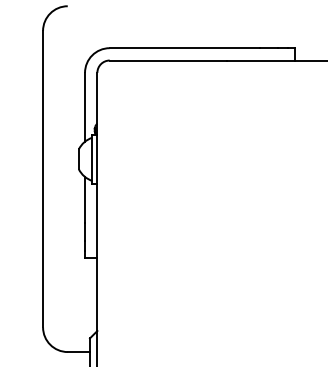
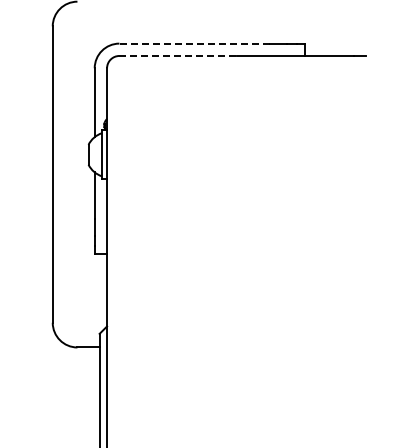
line: (184, 48) -> (194, 43), solid -> dashed
line: (168, 60) -> (178, 55), solid -> dashed

